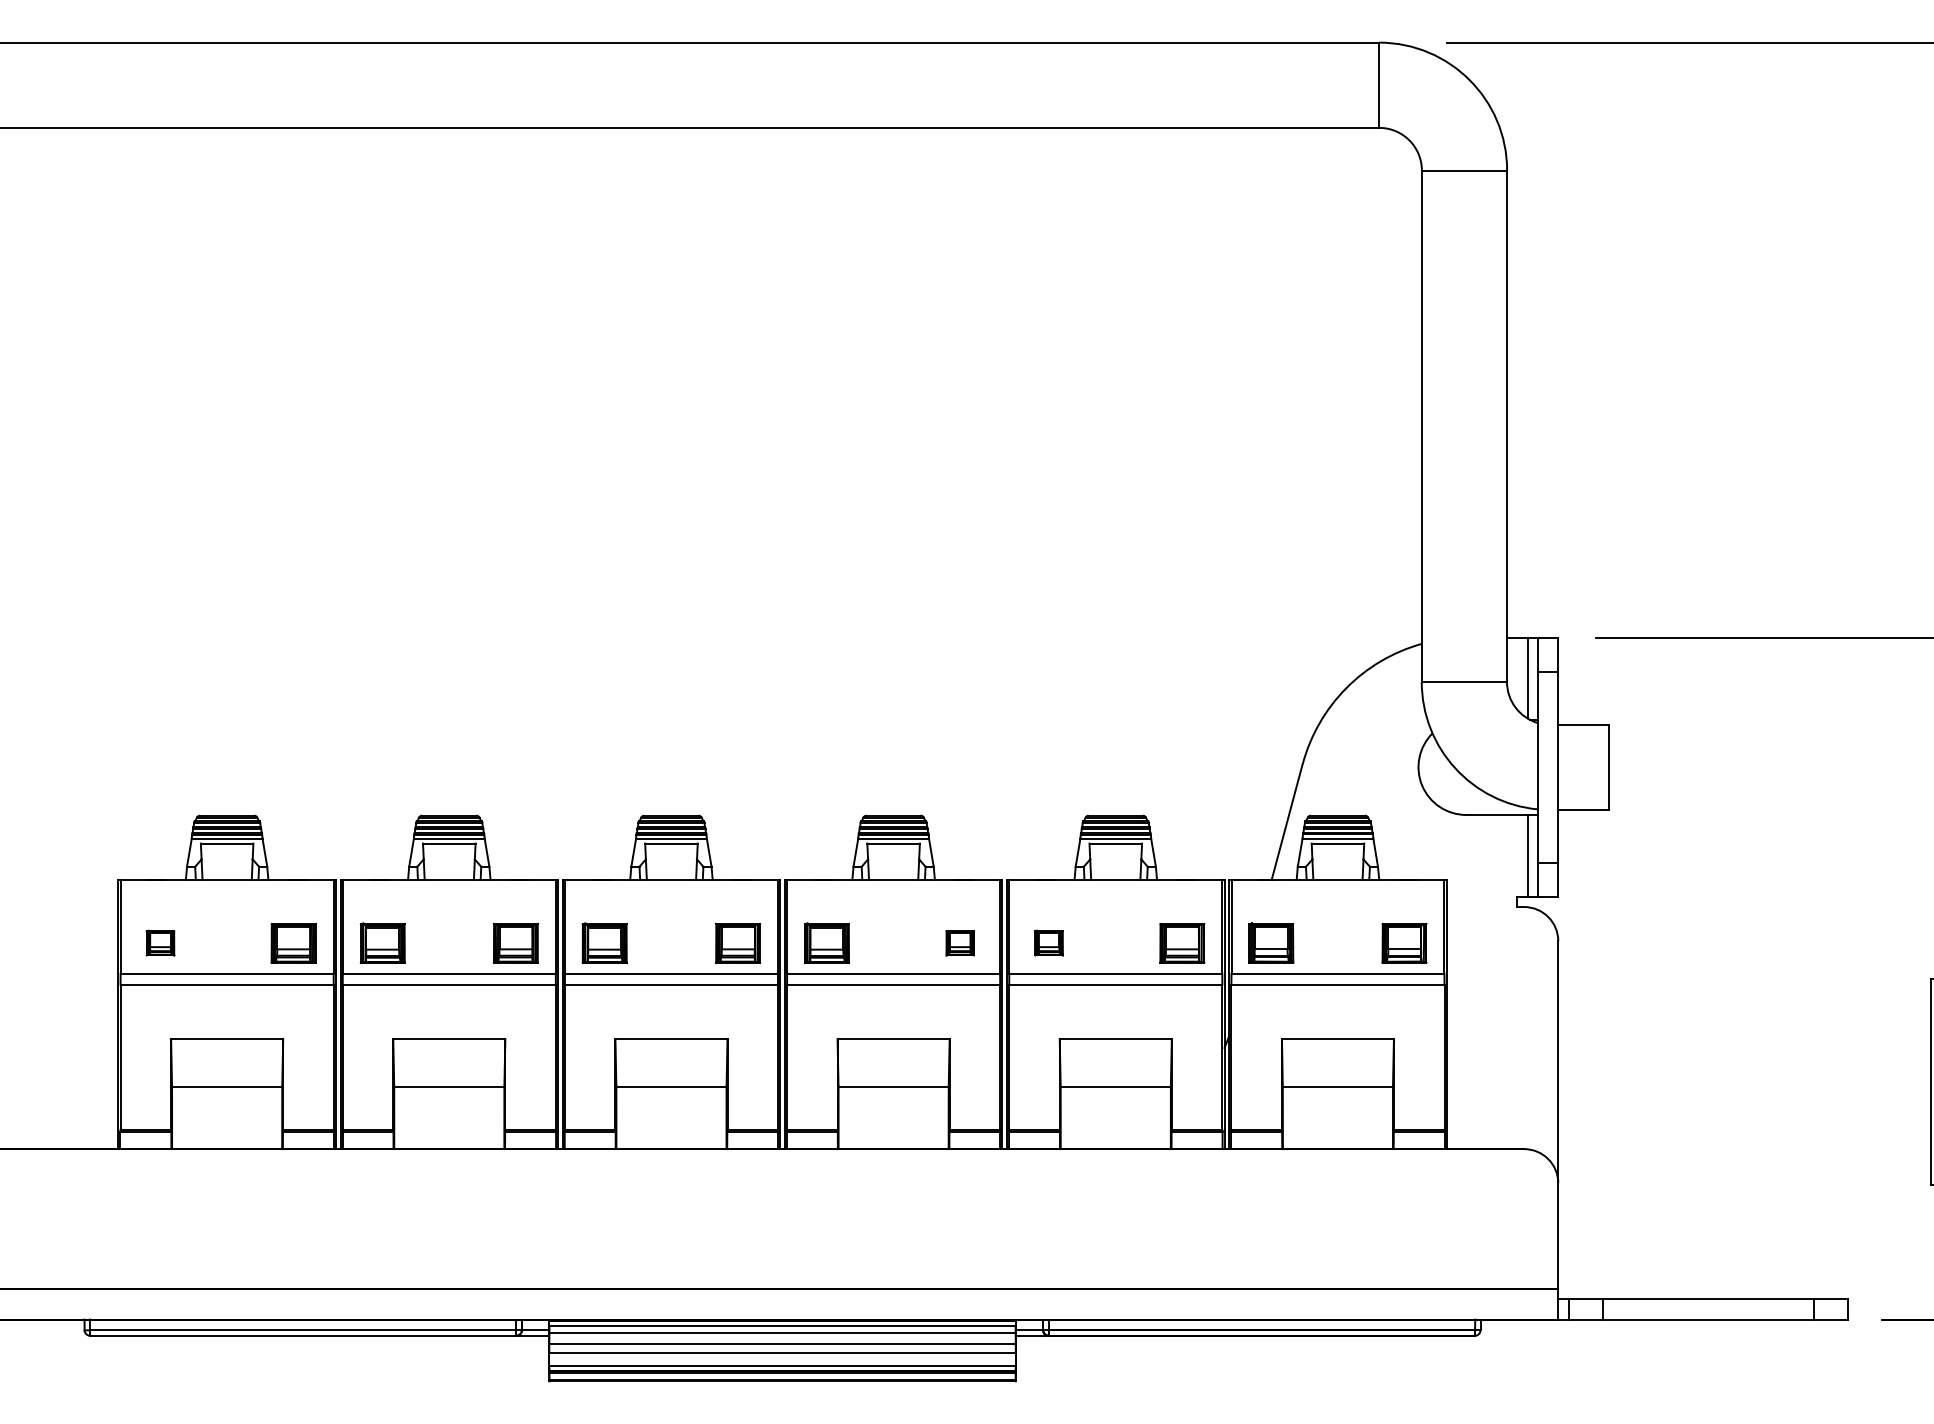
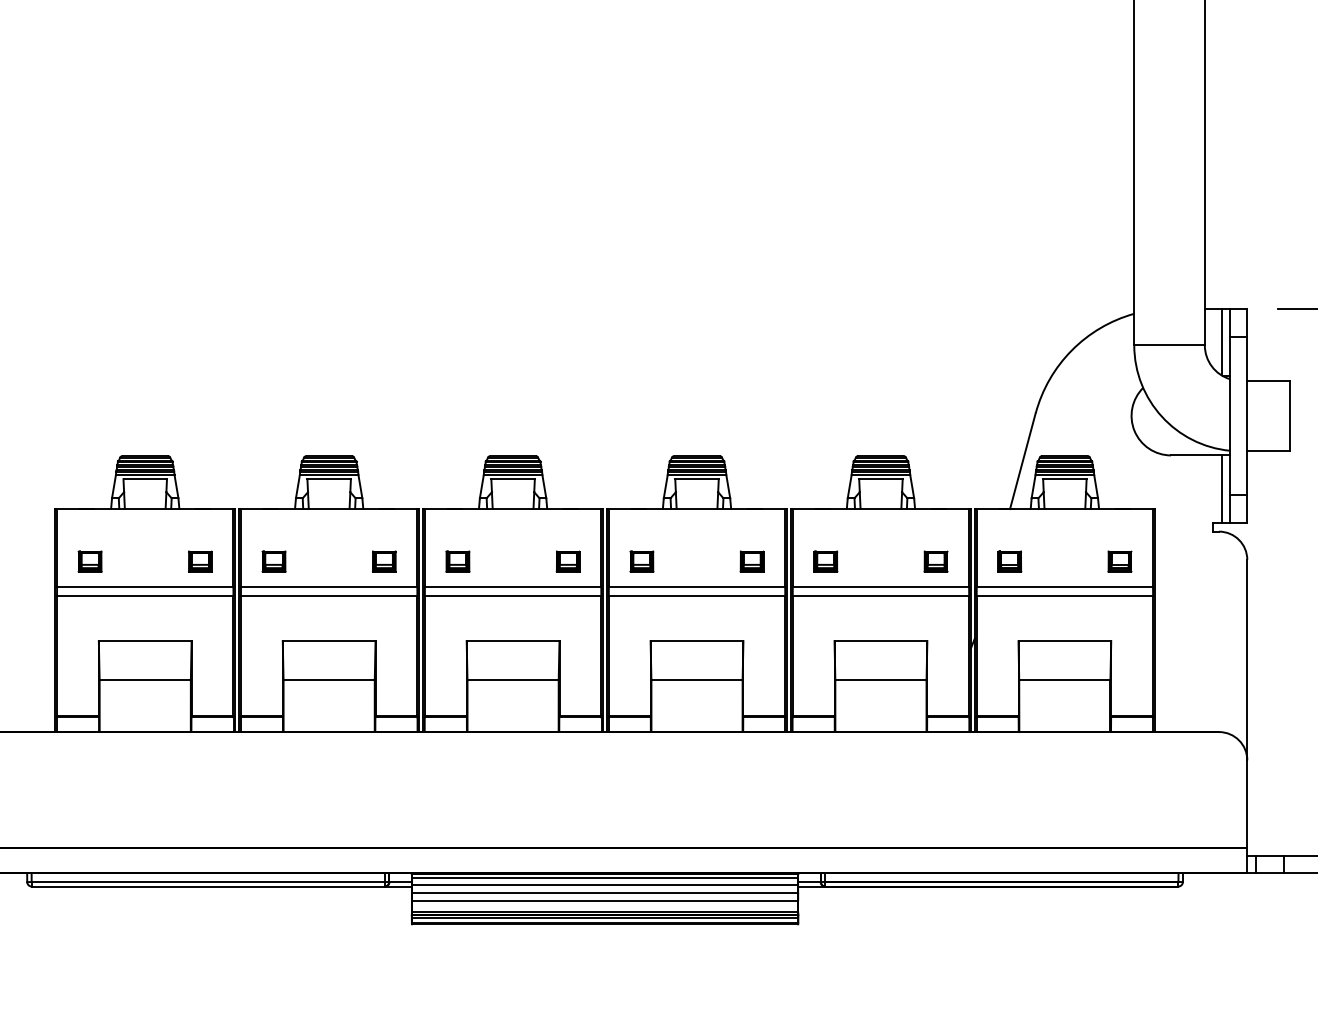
part: (382, 942) -> (273, 561), size x0.62
part: (604, 942) -> (457, 561), size x0.62
part: (826, 942) -> (641, 561), size x0.62
part: (293, 943) -> (200, 561), size x0.62
part: (515, 943) -> (383, 561), size x0.62
part: (737, 943) -> (567, 561), size x0.62
part: (1182, 943) -> (936, 561), size x0.62
part: (1271, 943) -> (1009, 561), size x0.62
part: (1404, 943) -> (1119, 561), size x0.62

